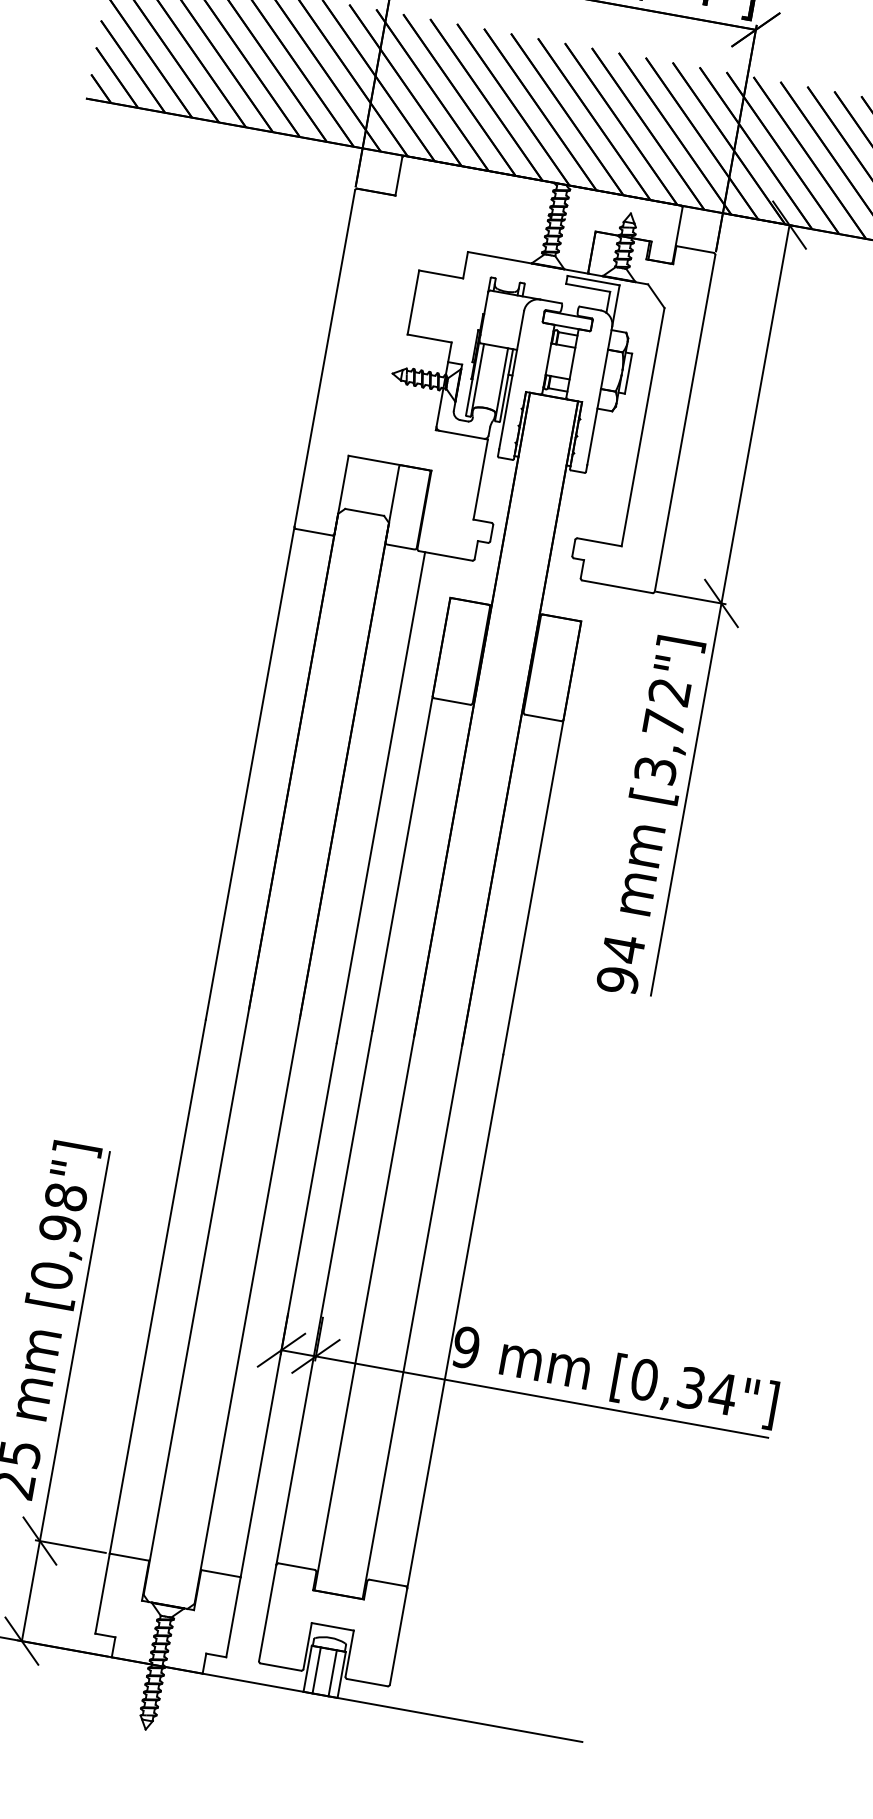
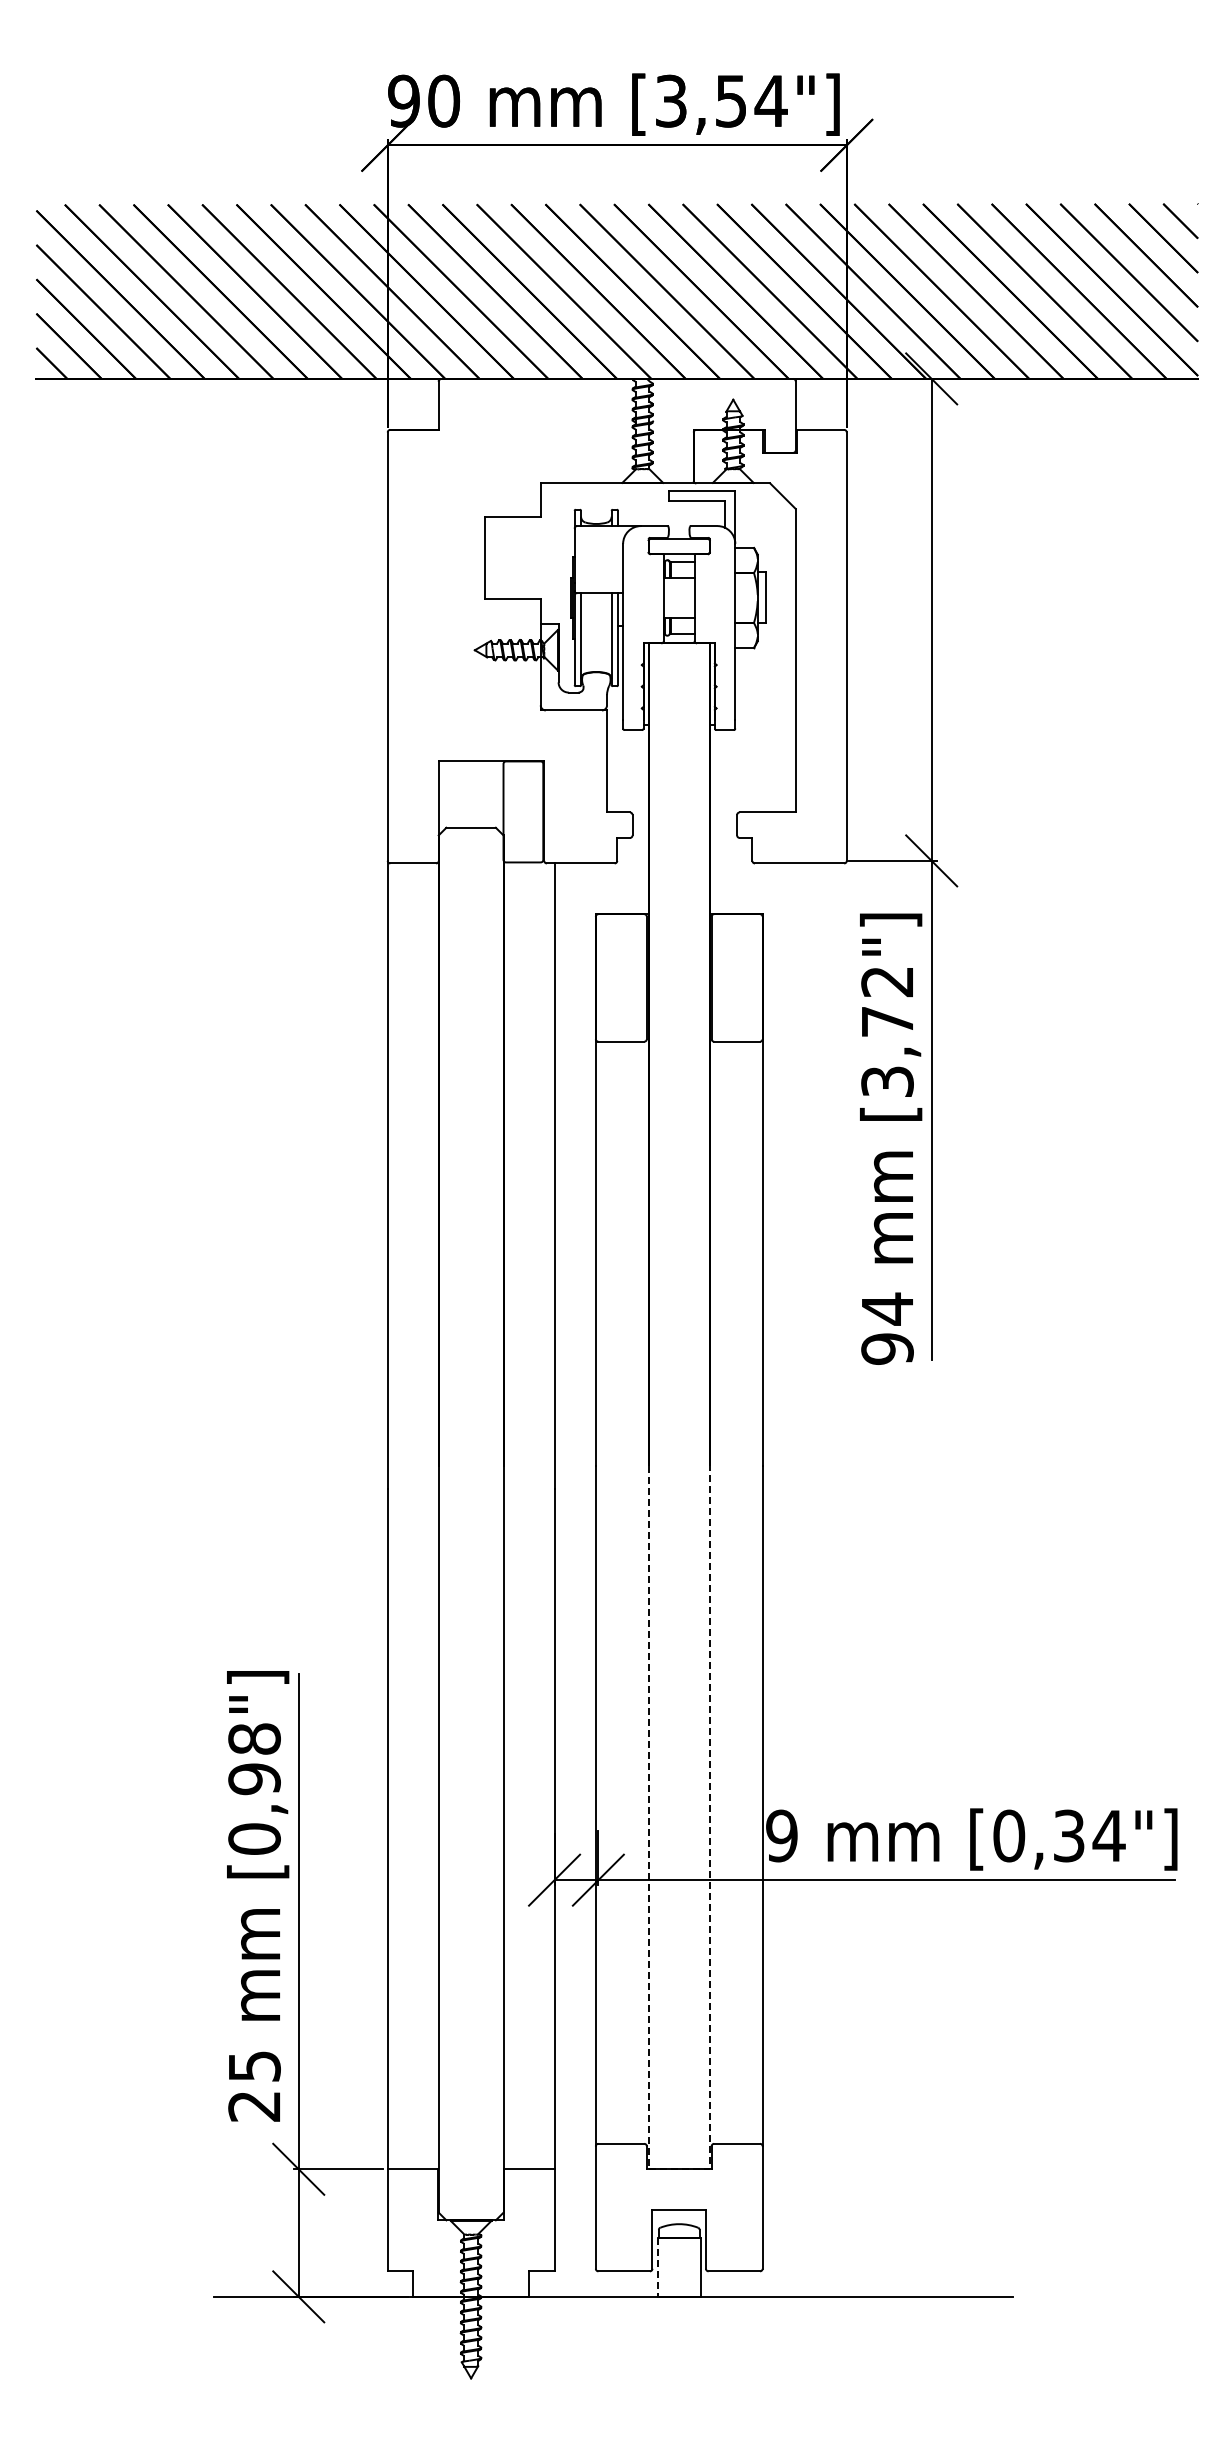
line: (338, 1594) -> (679, 2169), solid -> dashed
line: (307, 1669) -> (657, 2268), solid -> dashed
line: (317, 1670) -> (669, 2267), removed
line: (332, 1673) -> (689, 2267), removed

